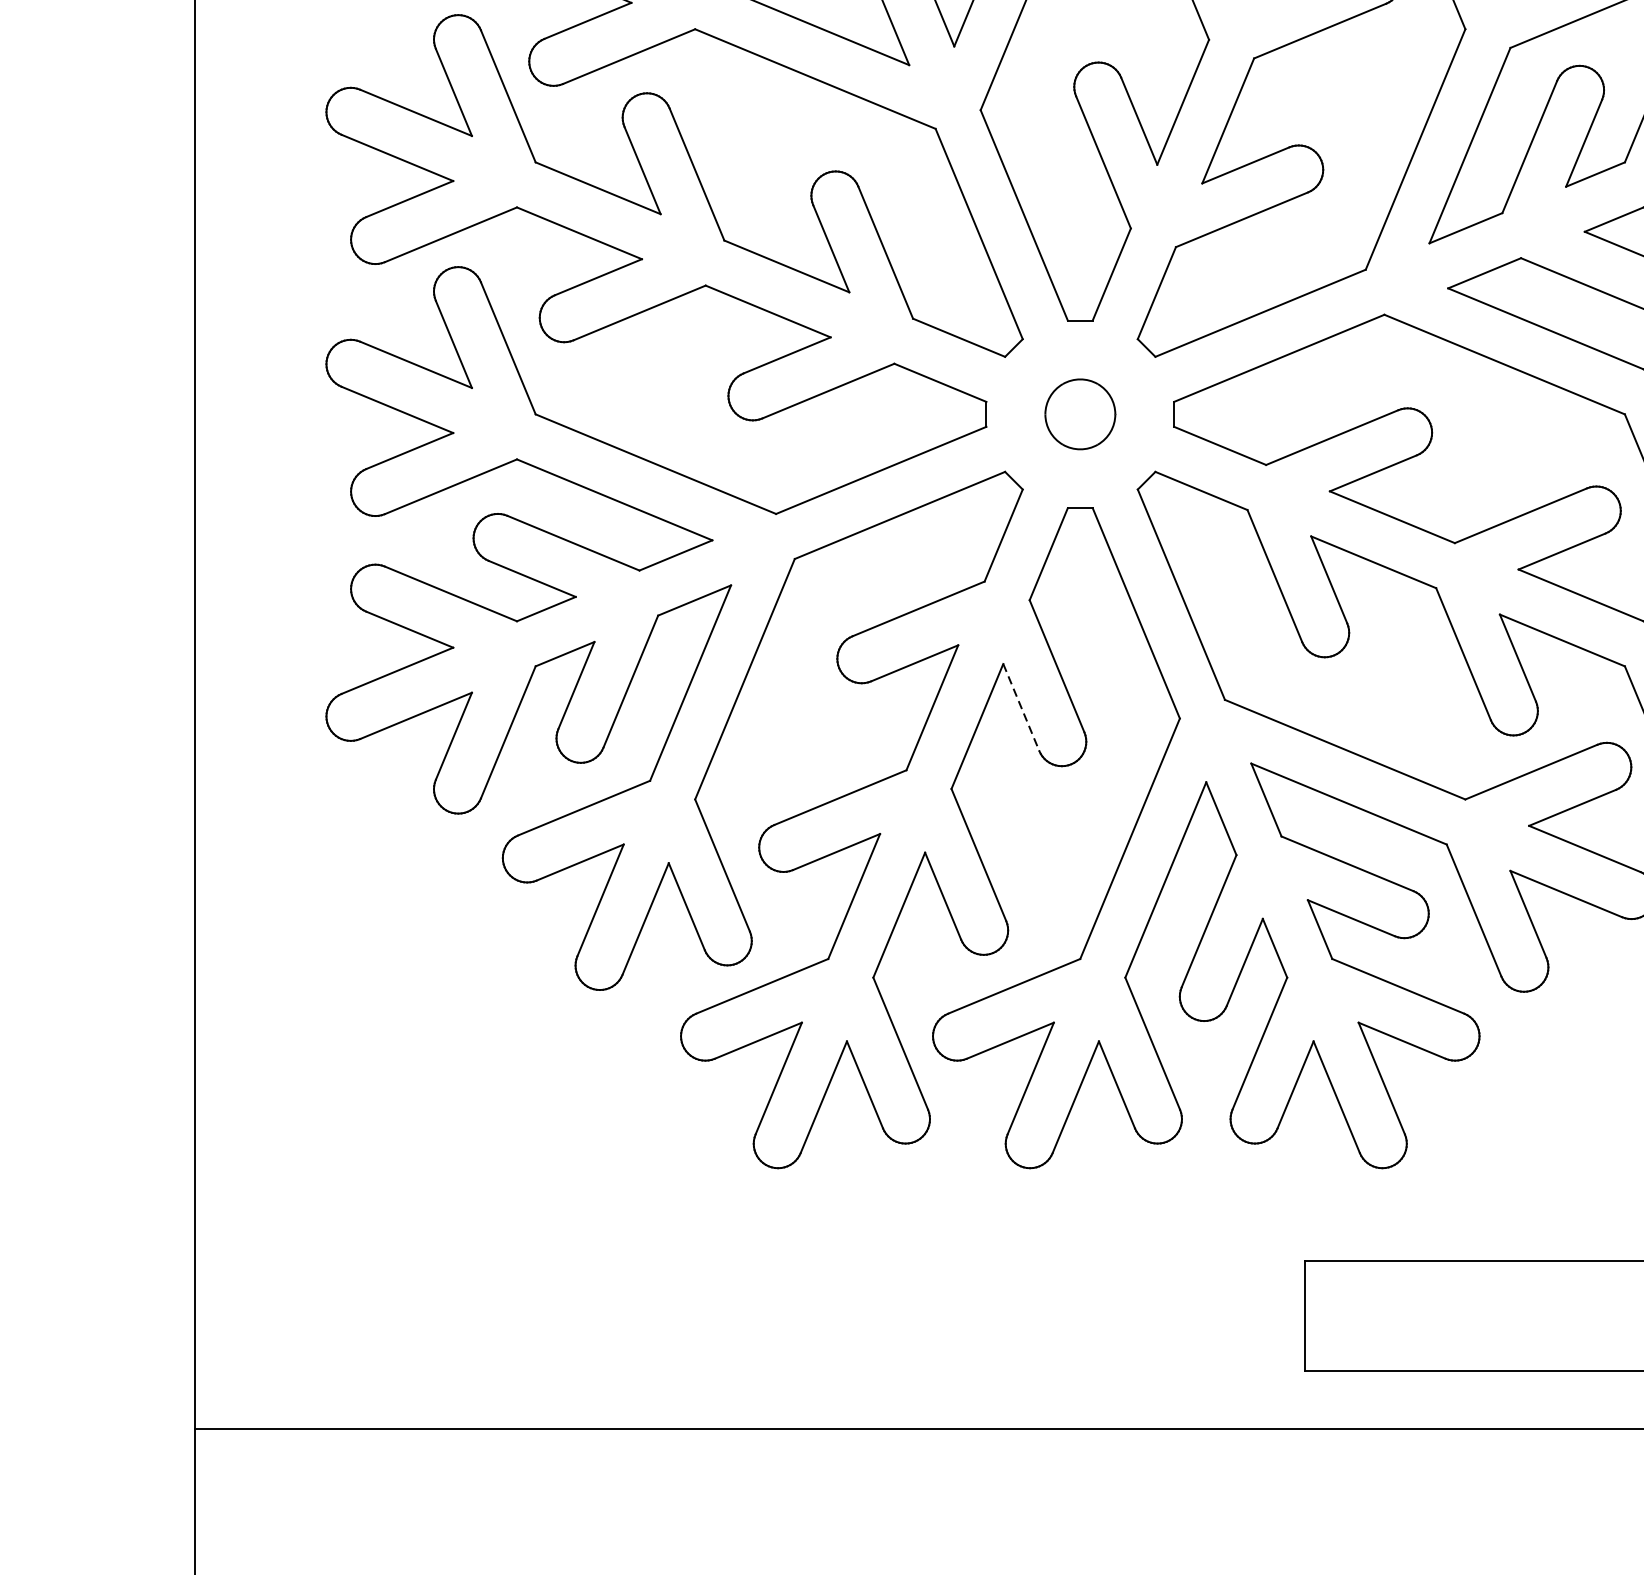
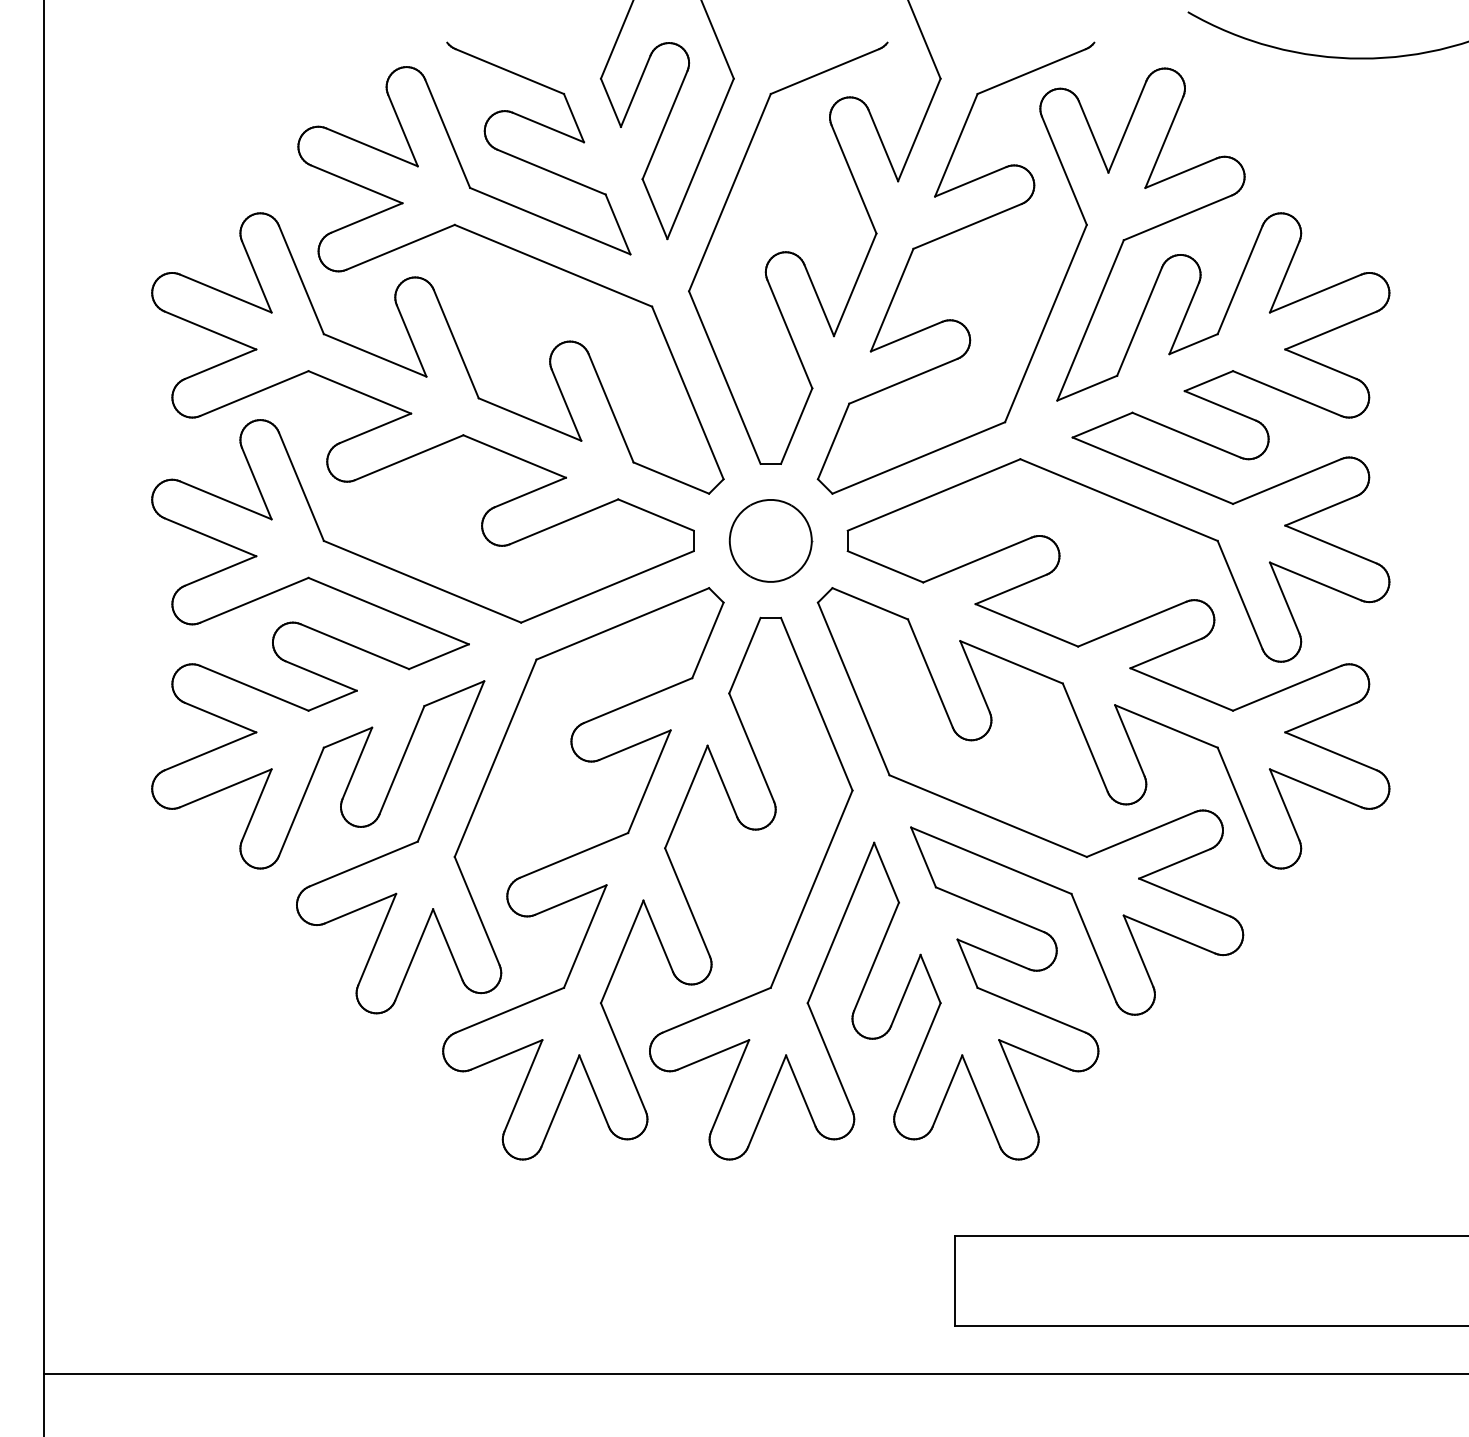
part: (1079, 413) -> (770, 540), size x1.43
line: (1021, 707) -> (722, 781), dashed -> solid

